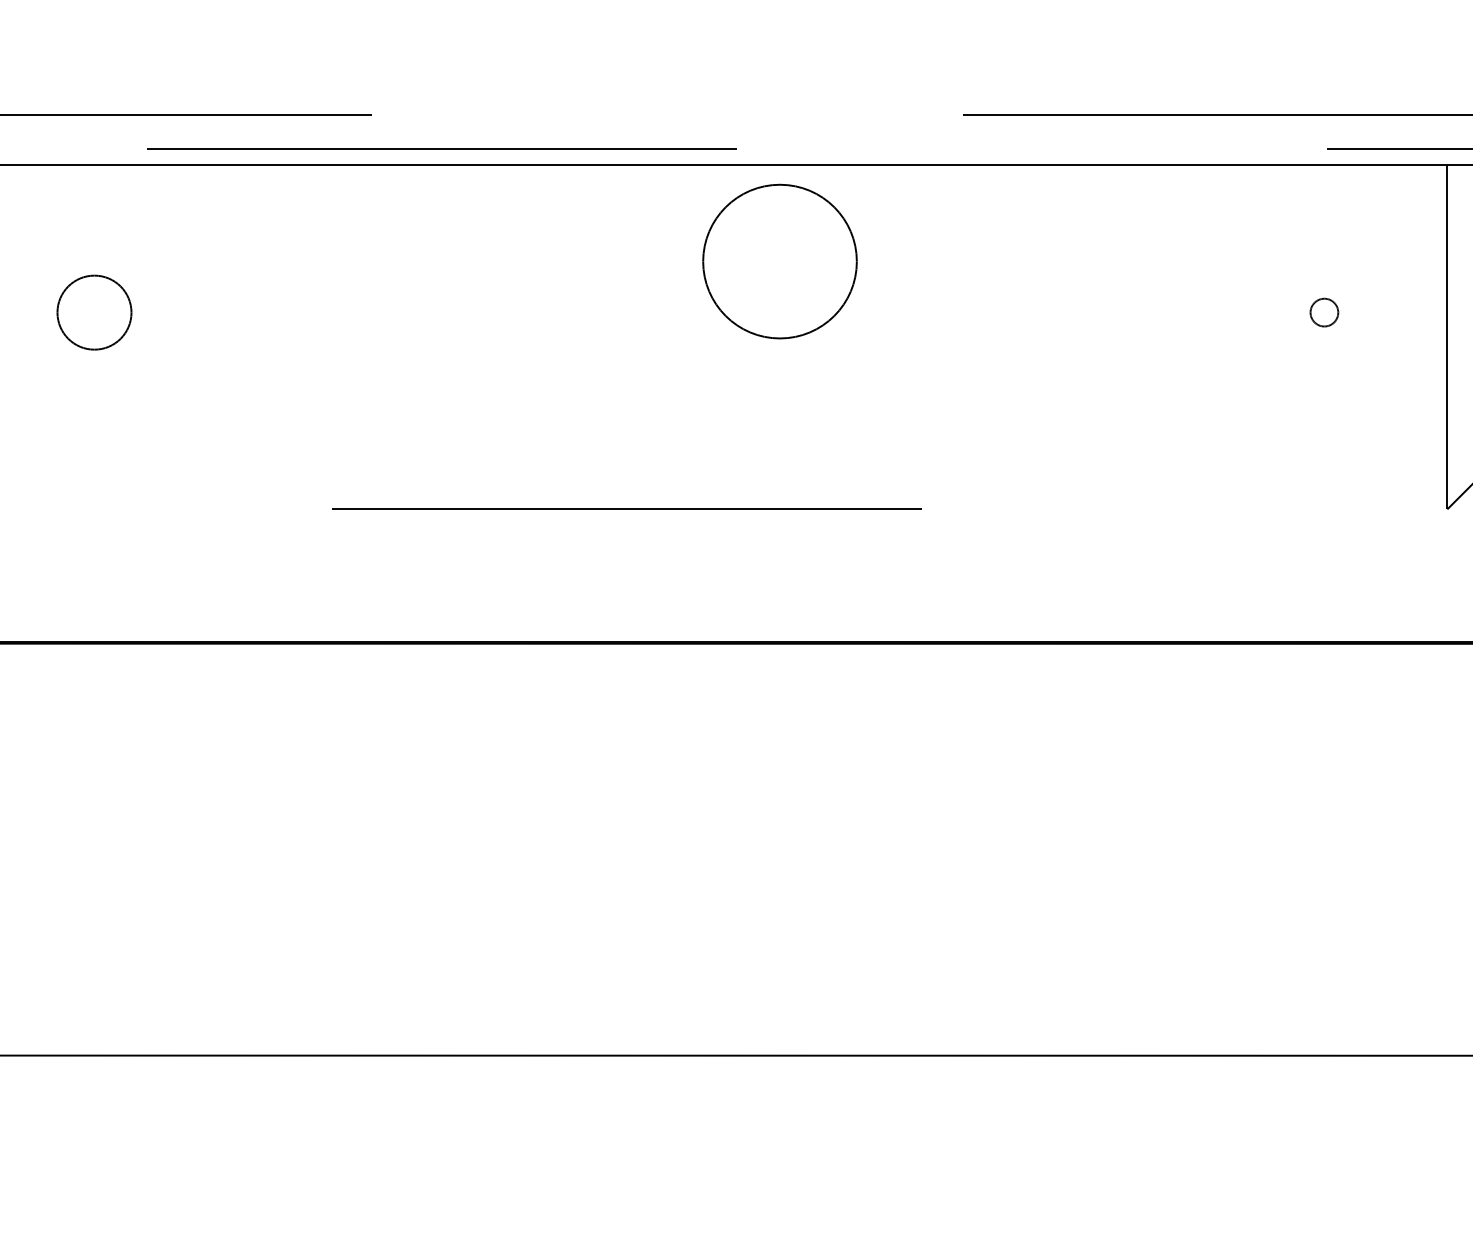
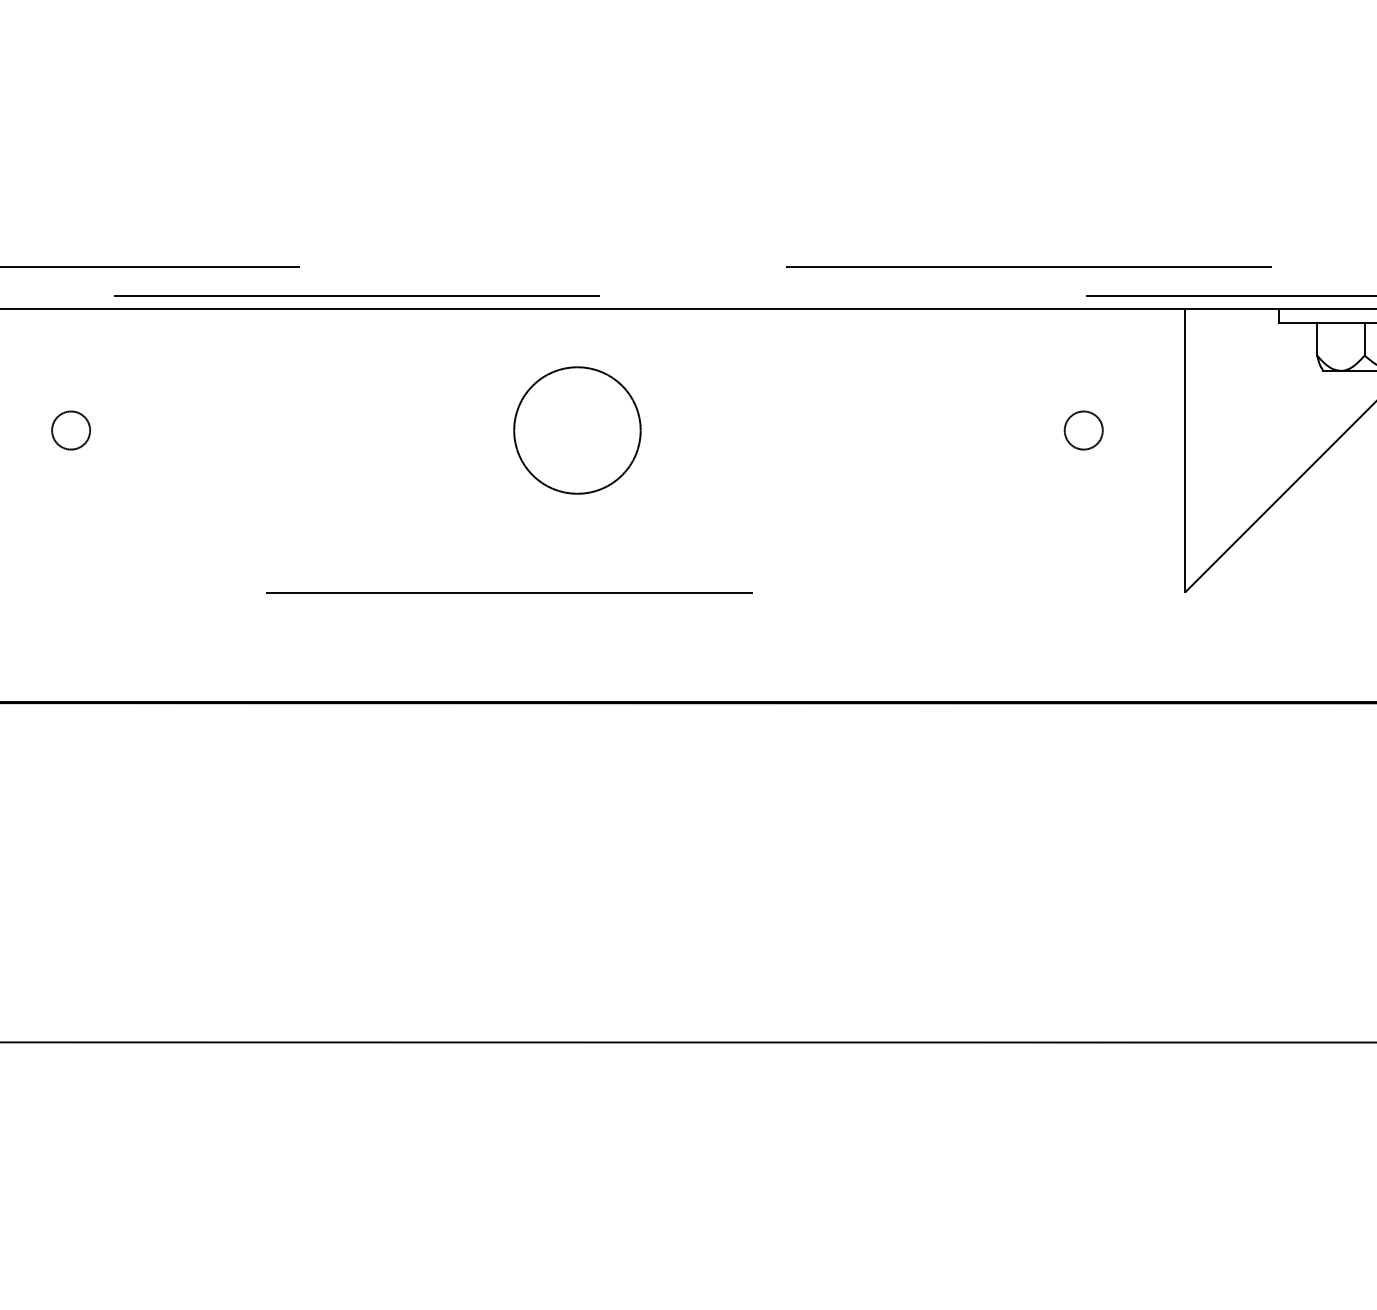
circle: (780, 261) -> (577, 430), moved
circle: (95, 312) -> (71, 430), size x0.62
circle: (1324, 312) -> (1083, 430), size x1.67

